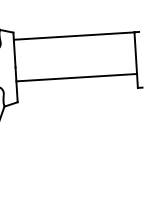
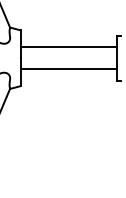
line: (73, 36) -> (68, 47), moved

